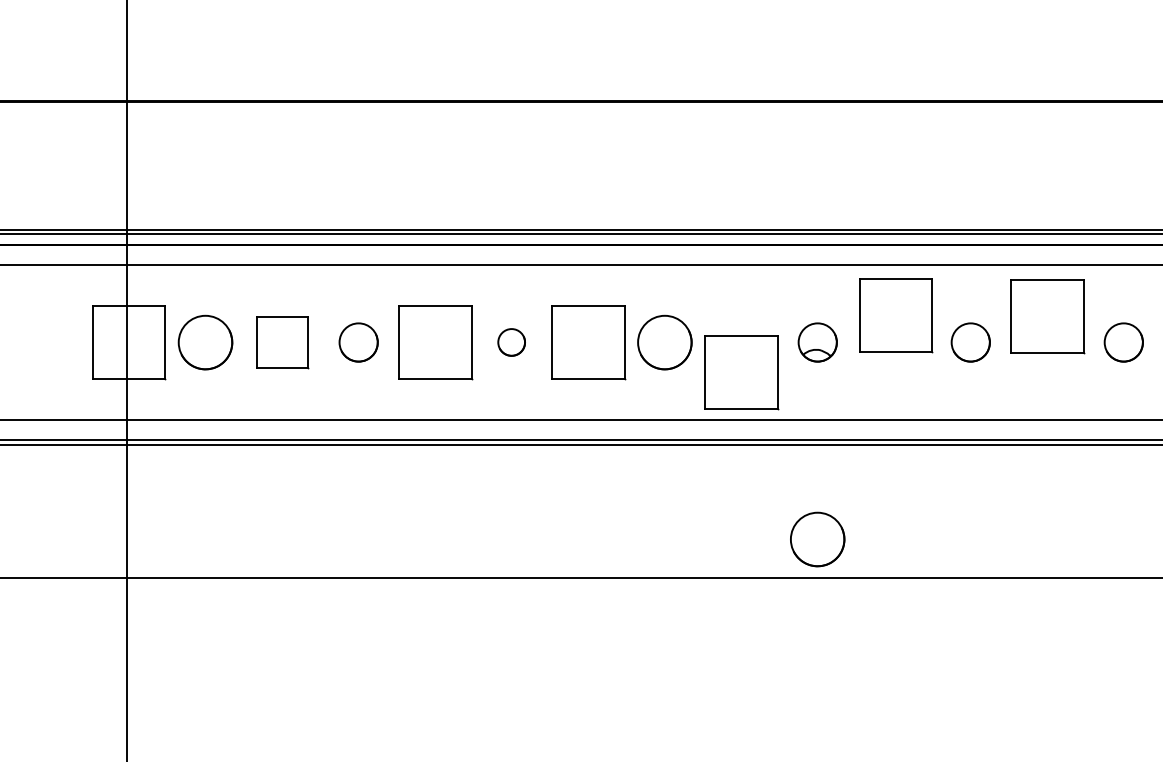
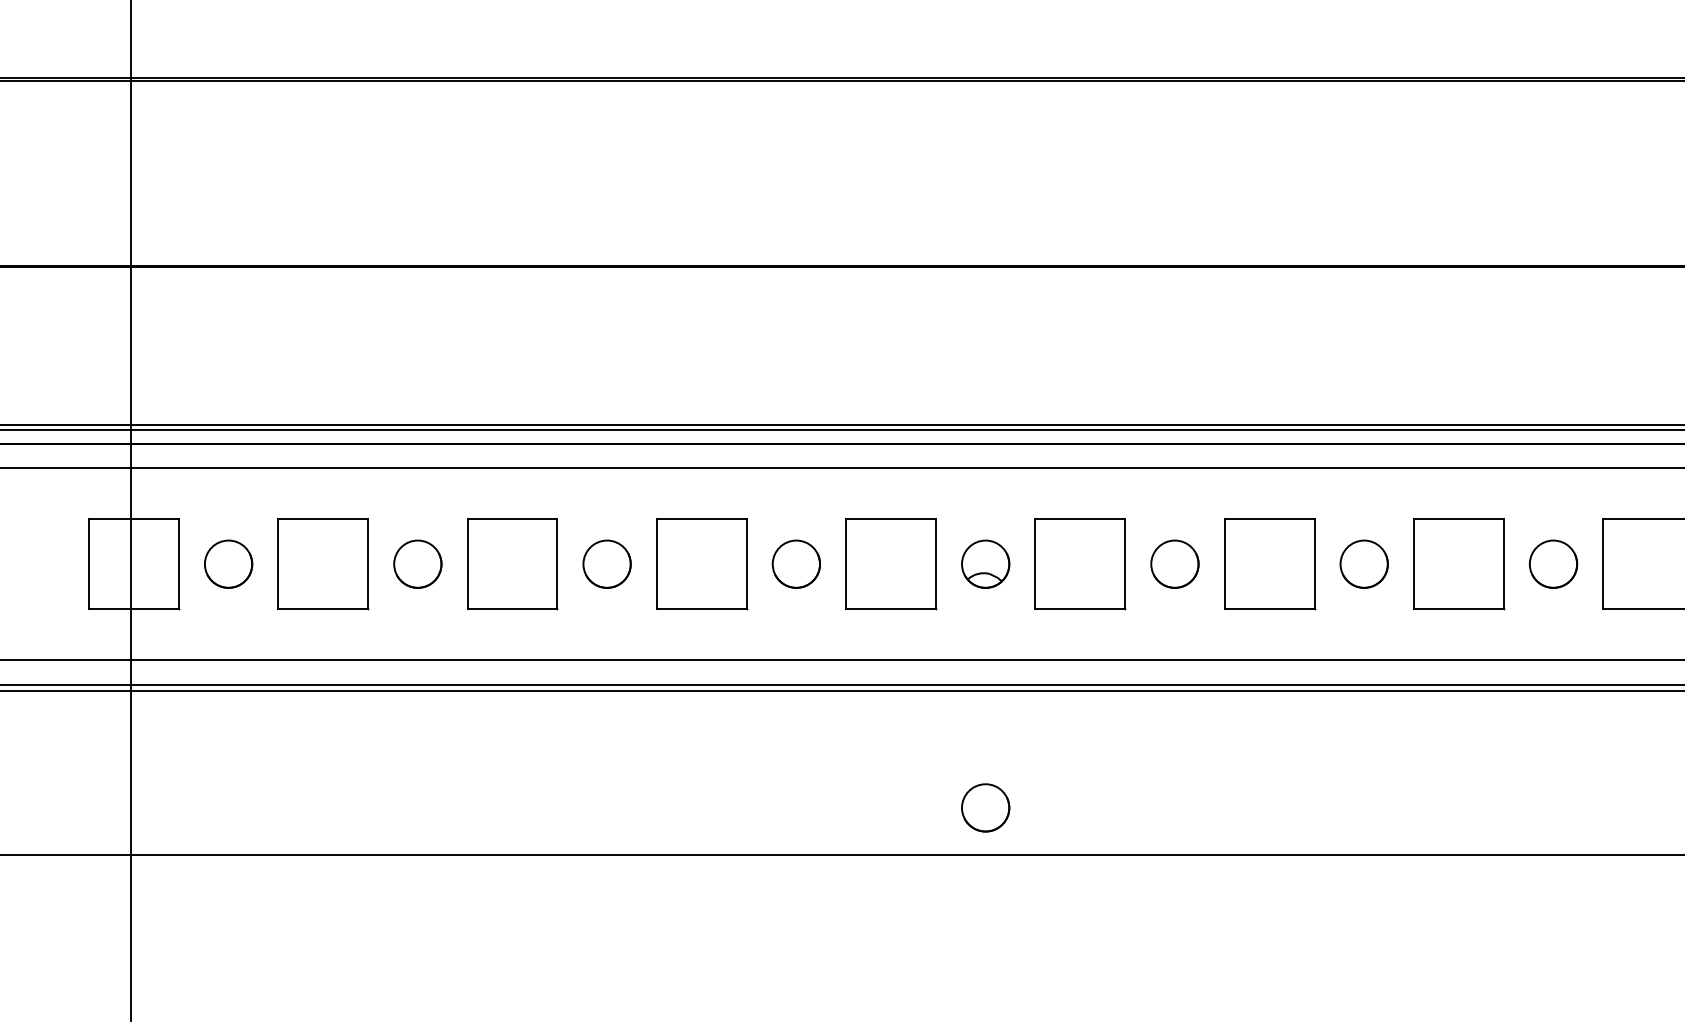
part: (896, 316) -> (1080, 564), moved
part: (1048, 316) -> (1270, 564), moved
circle: (205, 341) -> (228, 563), size x0.71
circle: (511, 341) -> (606, 563), size x1.43
circle: (664, 341) -> (795, 563), size x0.71
part: (282, 342) -> (323, 564), size x1.43
part: (741, 372) -> (891, 564), moved
circle: (817, 539) -> (985, 807), size x0.71

